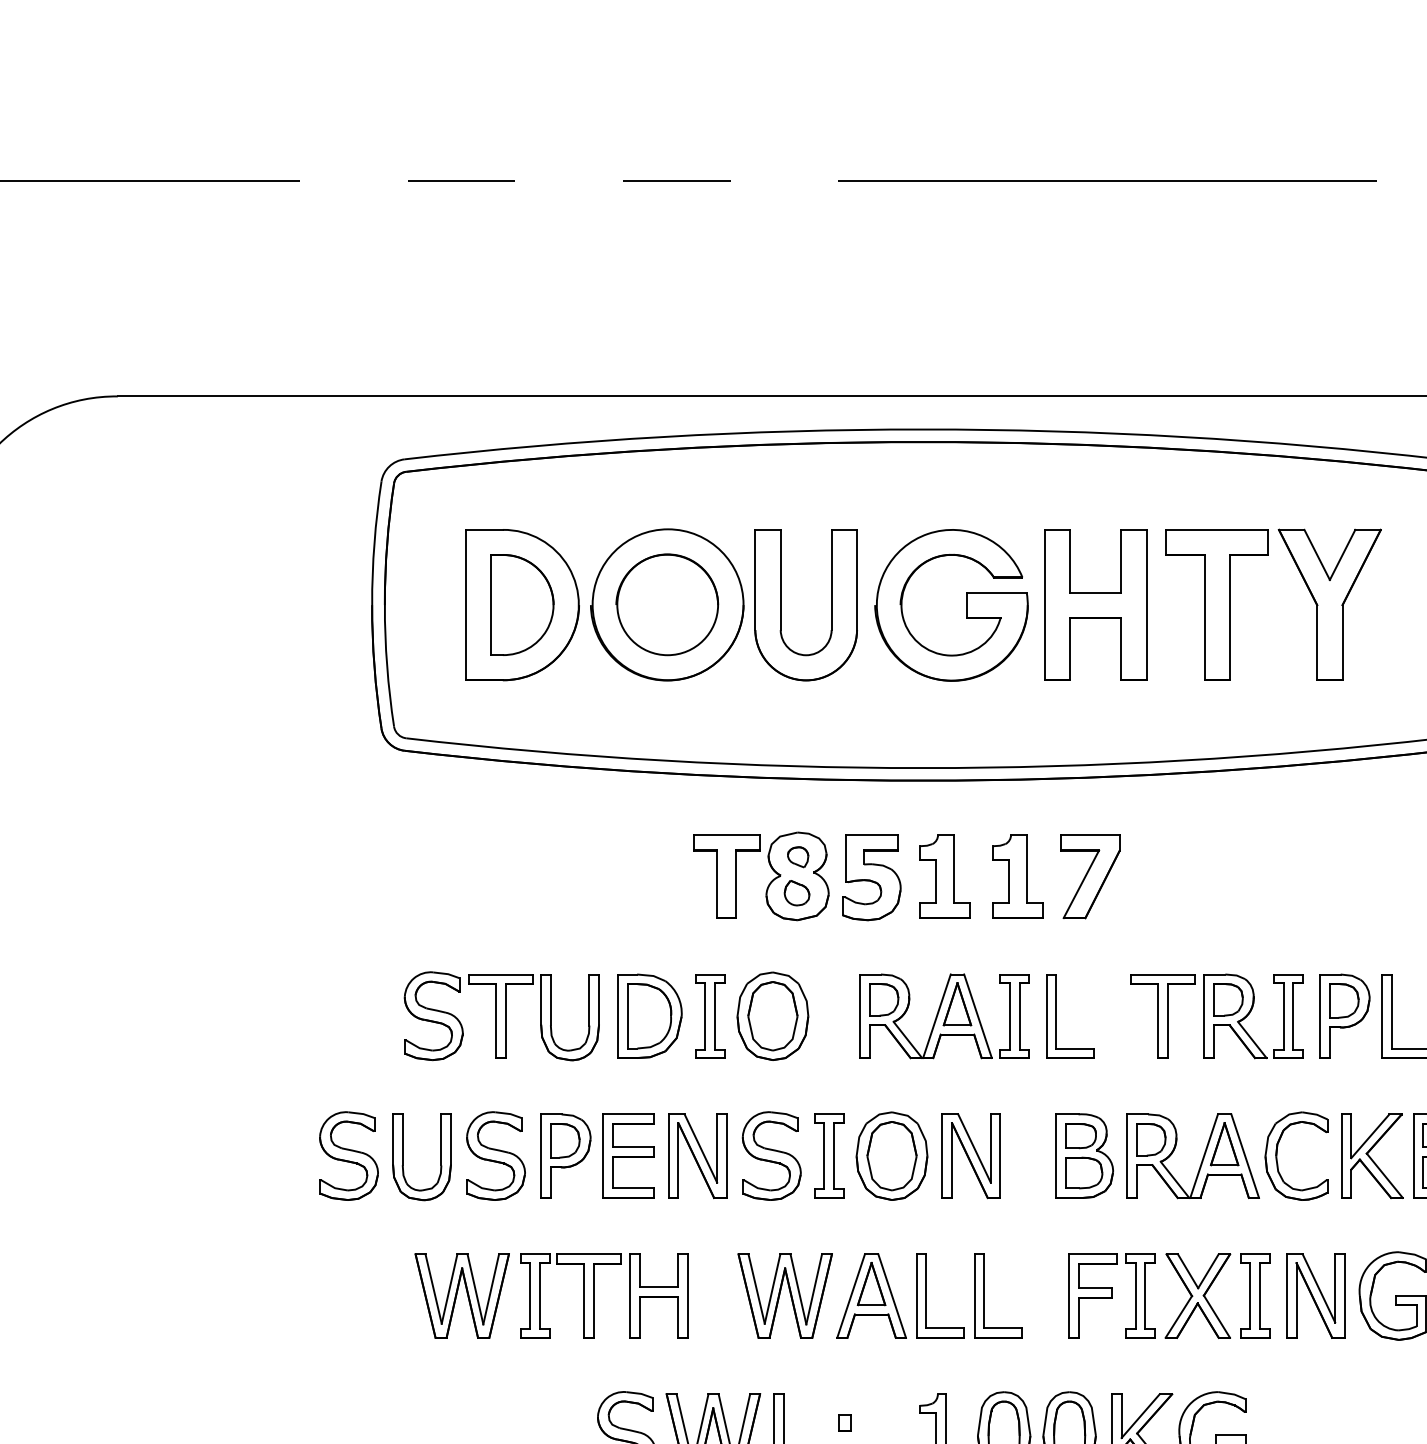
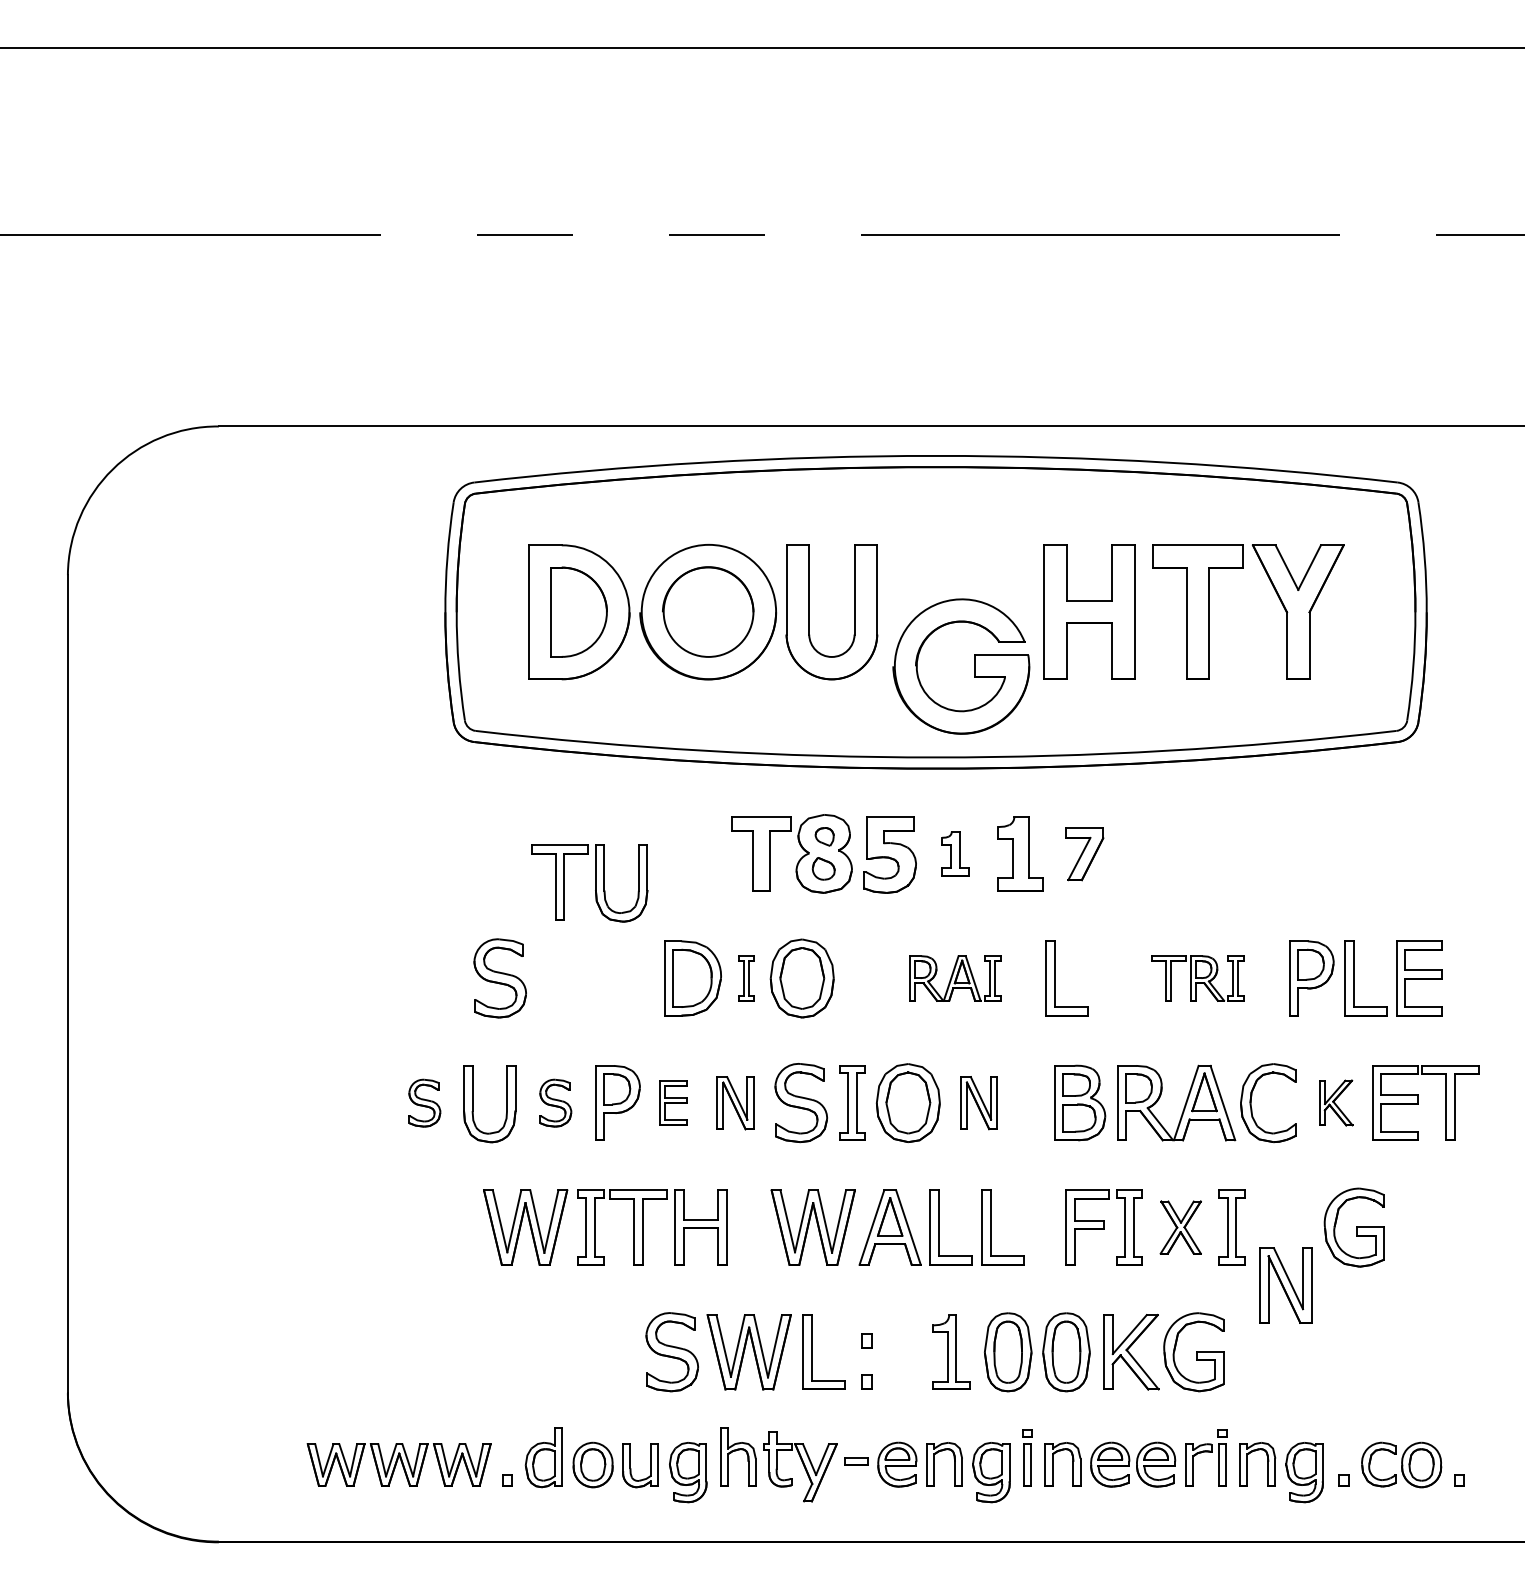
part: (966, 605) -> (974, 666), moved
part: (944, 875) -> (955, 853), size x0.6
part: (1089, 877) -> (1084, 854), size x0.7
part: (710, 1016) -> (746, 978), size x0.6
part: (944, 1016) -> (955, 978), size x0.6
part: (1216, 1016) -> (1197, 978), size x0.6
part: (533, 1017) -> (589, 883), moved
part: (628, 1155) -> (673, 1102), size x0.6
part: (970, 1155) -> (978, 1102), size x0.7
part: (1372, 1155) -> (1336, 1102), size x0.6
part: (348, 1156) -> (424, 1103), size x0.6
part: (495, 1156) -> (555, 1103), size x0.6
part: (697, 1156) -> (735, 1103), size x0.7
part: (1197, 1295) -> (1180, 1227), size x0.7
part: (1315, 1295) -> (1285, 1285), moved

